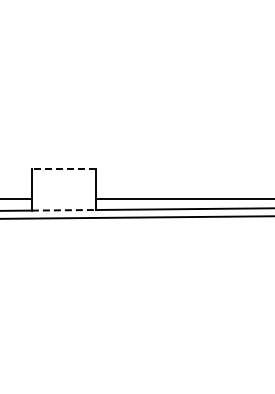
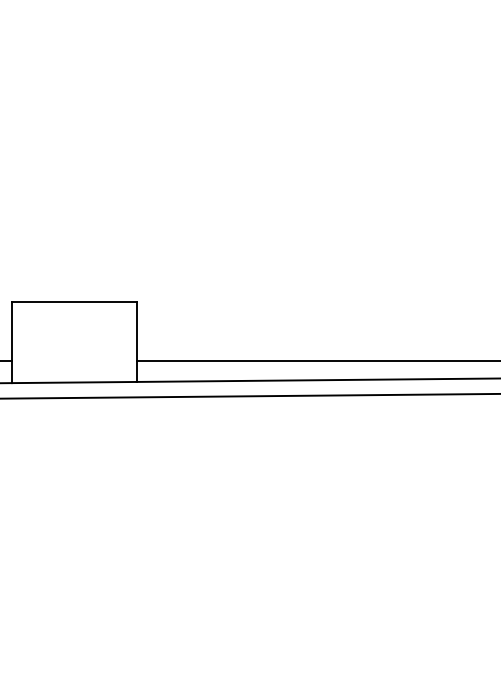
line: (63, 168) -> (73, 301), dashed -> solid
line: (64, 210) -> (75, 382), dashed -> solid

